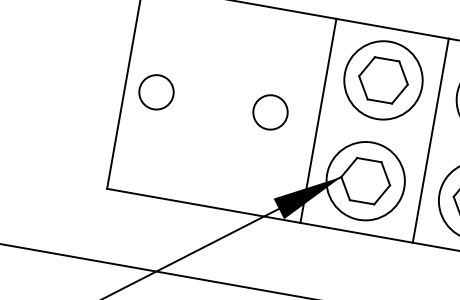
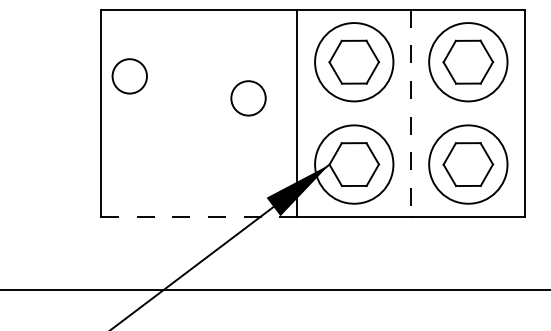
circle: (156, 92) -> (129, 76), moved
circle: (270, 112) -> (248, 98), moved
line: (430, 140) -> (411, 113), solid -> dashed
line: (203, 206) -> (198, 217), solid -> dashed

